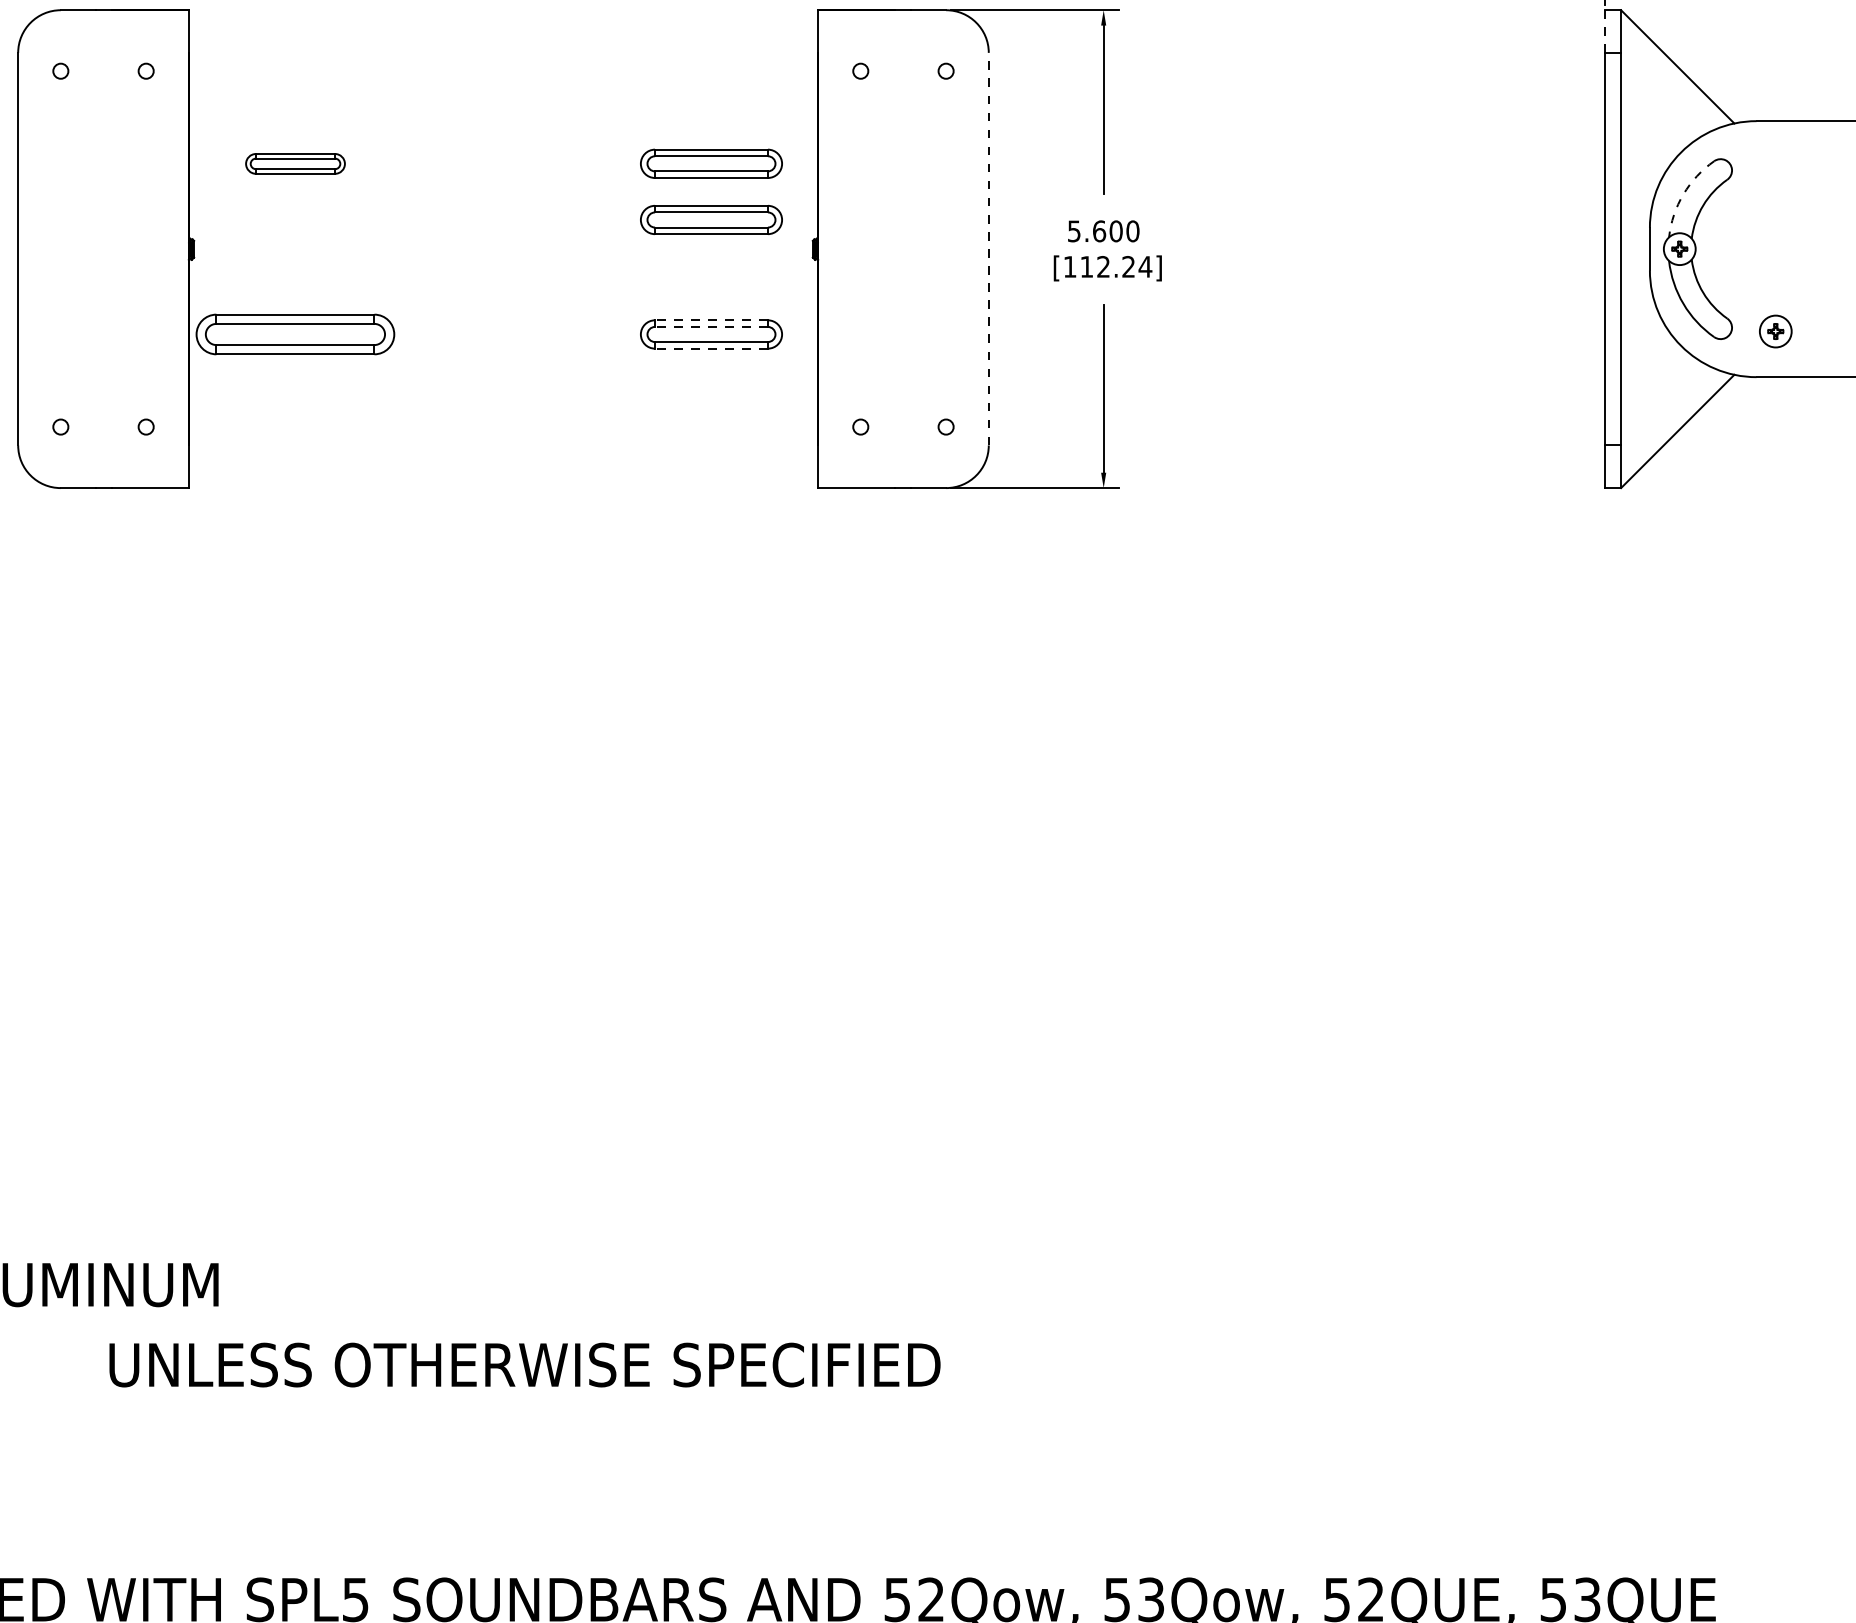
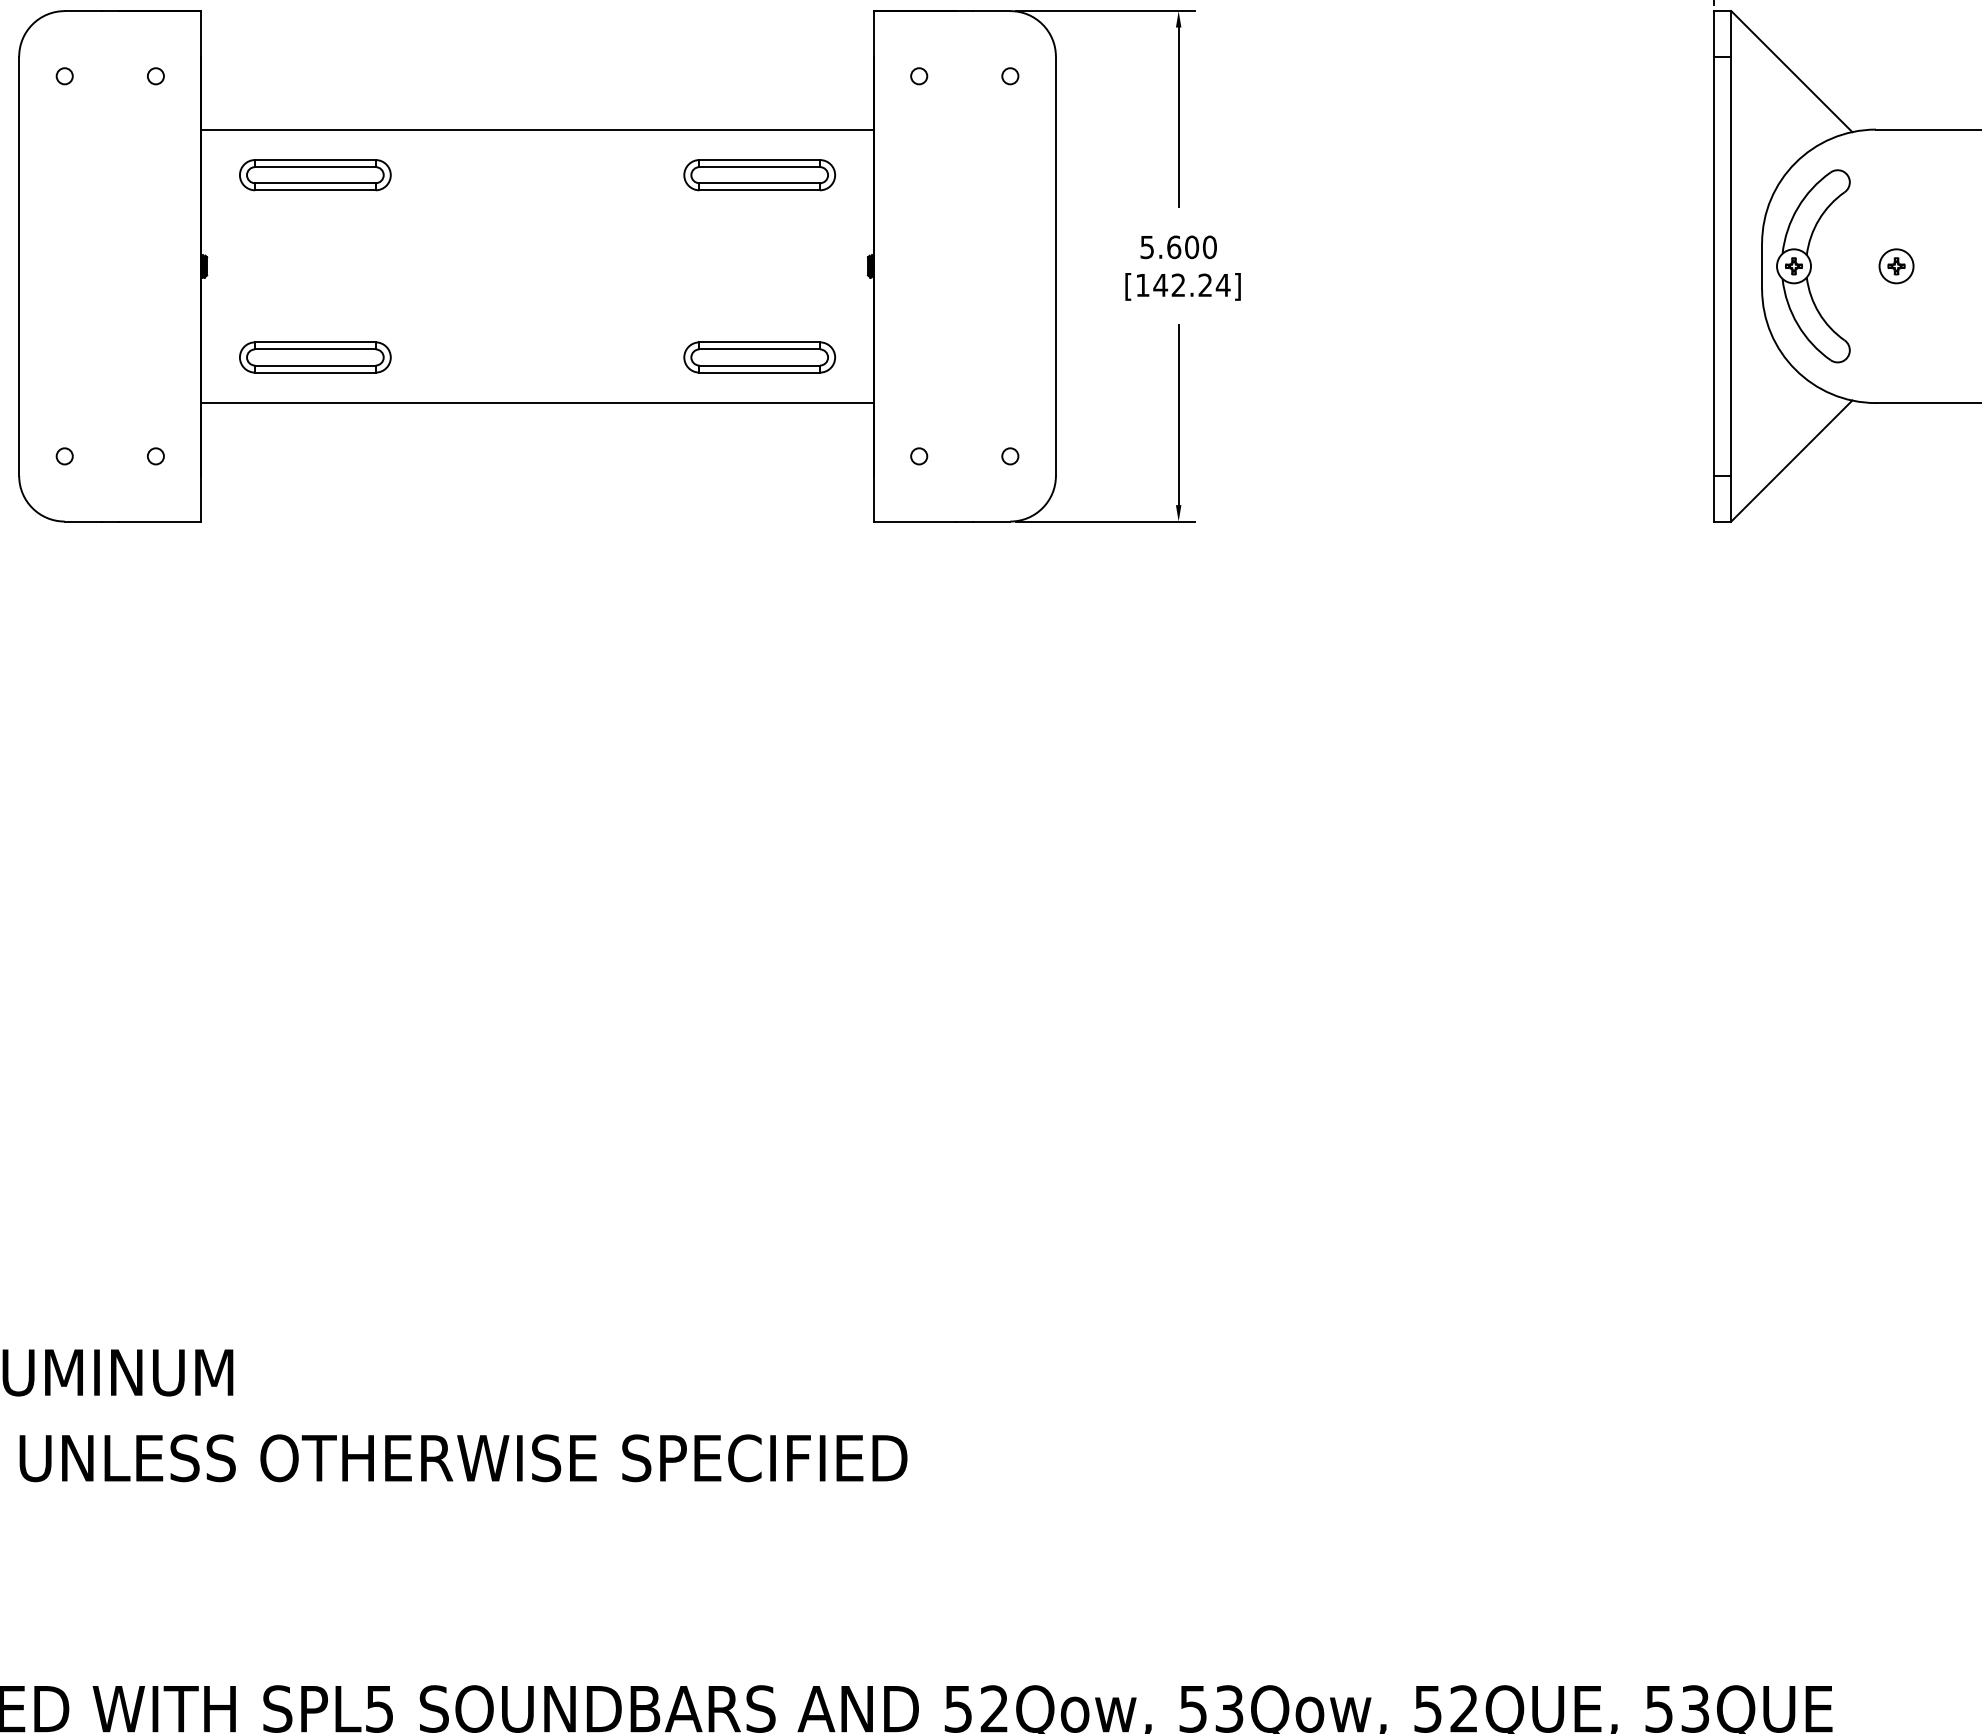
line: (1605, 31) -> (1714, 33), dashed -> solid
line: (503, 121) -> (537, 129), added
part: (295, 164) -> (315, 175), size x1.43
arc: (1683, 194) -> (1797, 207), dashed -> solid
part: (711, 220) -> (759, 235), removed
line: (988, 249) -> (1055, 266), dashed -> solid
text: (1086, 267) -> (1160, 285), [112.24] -> [142.24]
line: (711, 320) -> (759, 342), dashed -> solid
line: (711, 327) -> (759, 349), dashed -> solid
part: (1775, 331) -> (1896, 266), moved
part: (295, 334) -> (315, 357), size x0.71
line: (711, 348) -> (759, 372), dashed -> solid
line: (503, 377) -> (537, 403), added
text: (524, 1365) -> (463, 1458), moved

